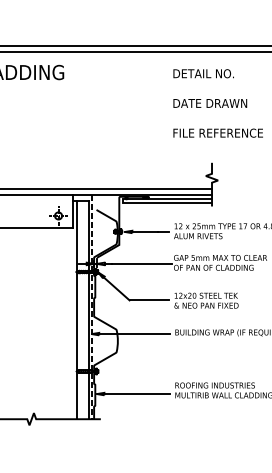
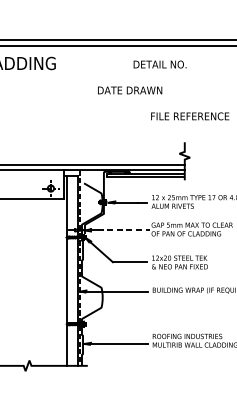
text: (203, 73) -> (159, 64), moved
text: (210, 103) -> (130, 90), moved
line: (141, 263) -> (123, 230), solid -> dashed

